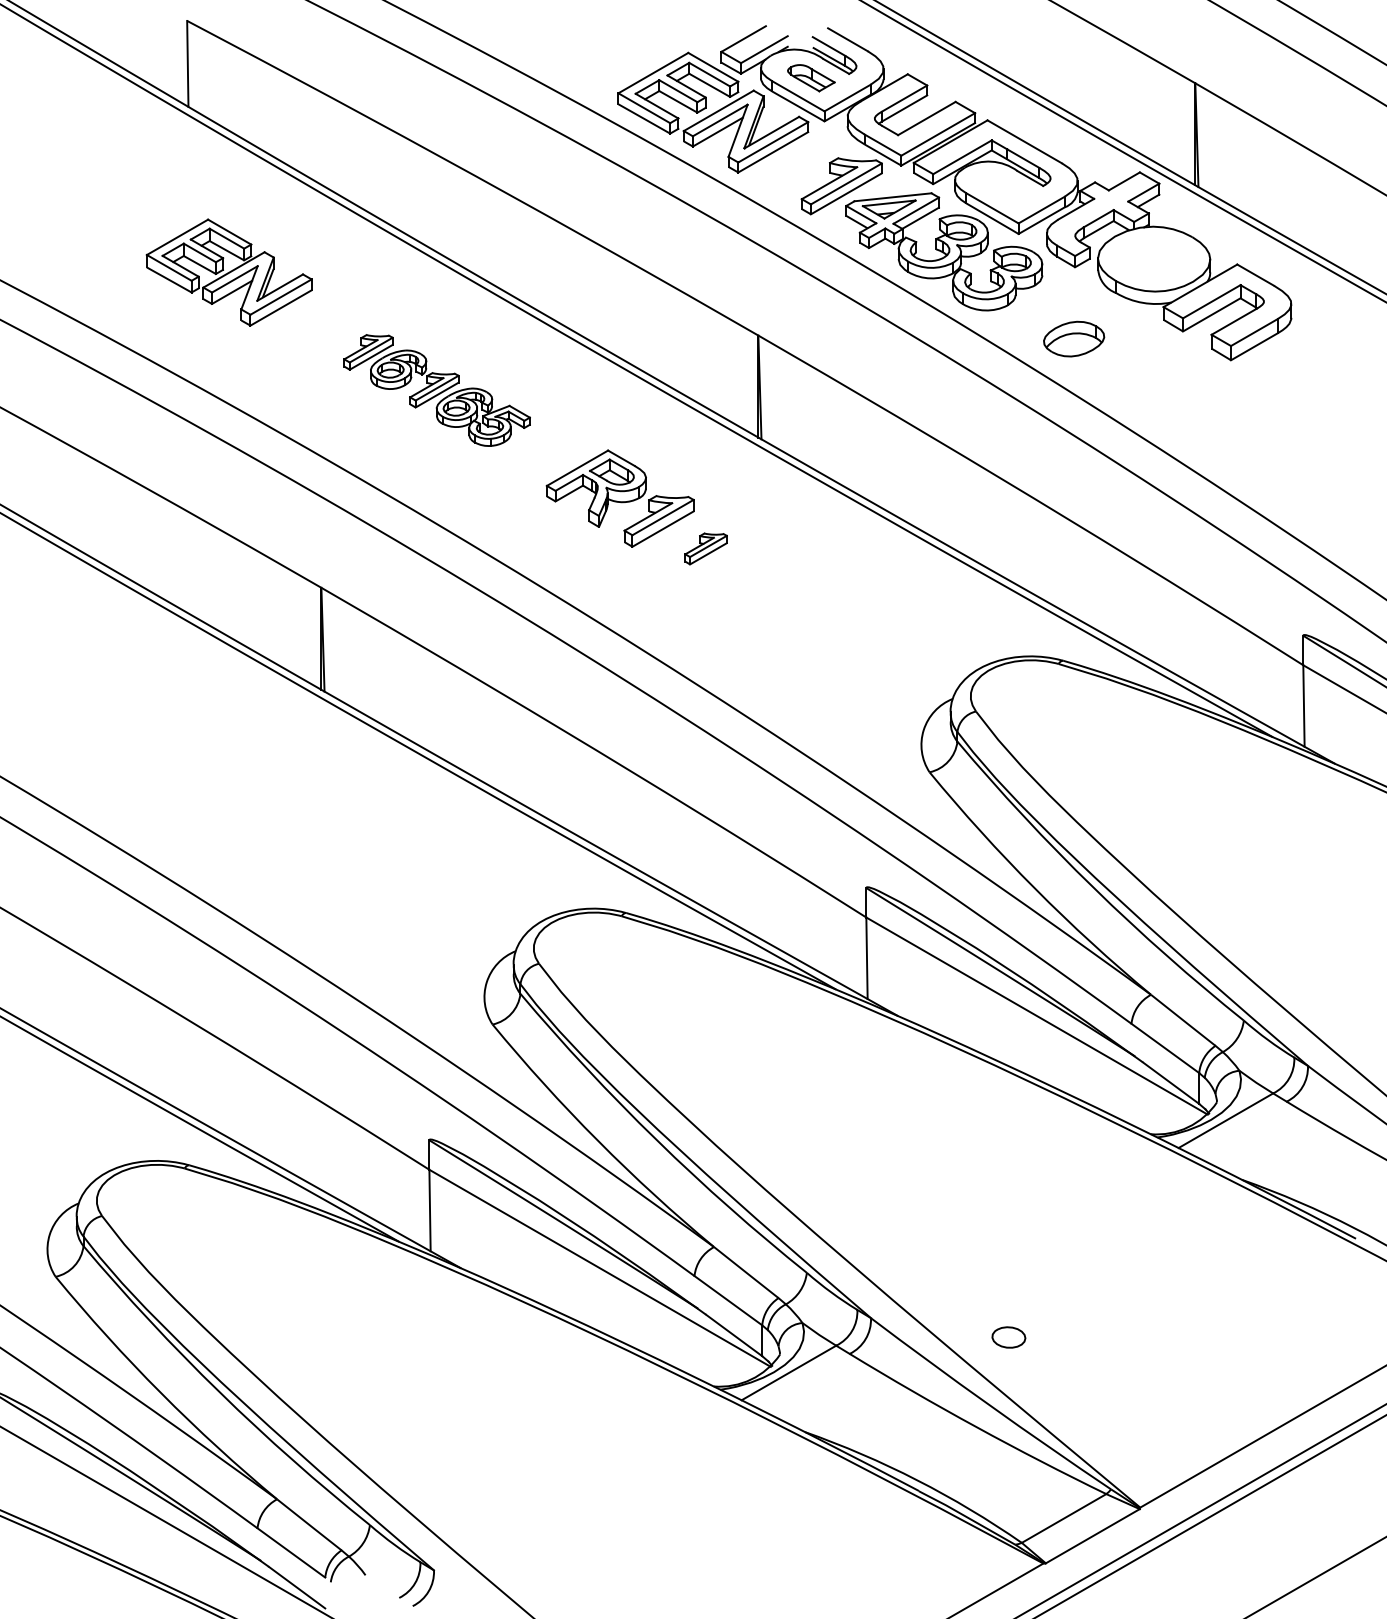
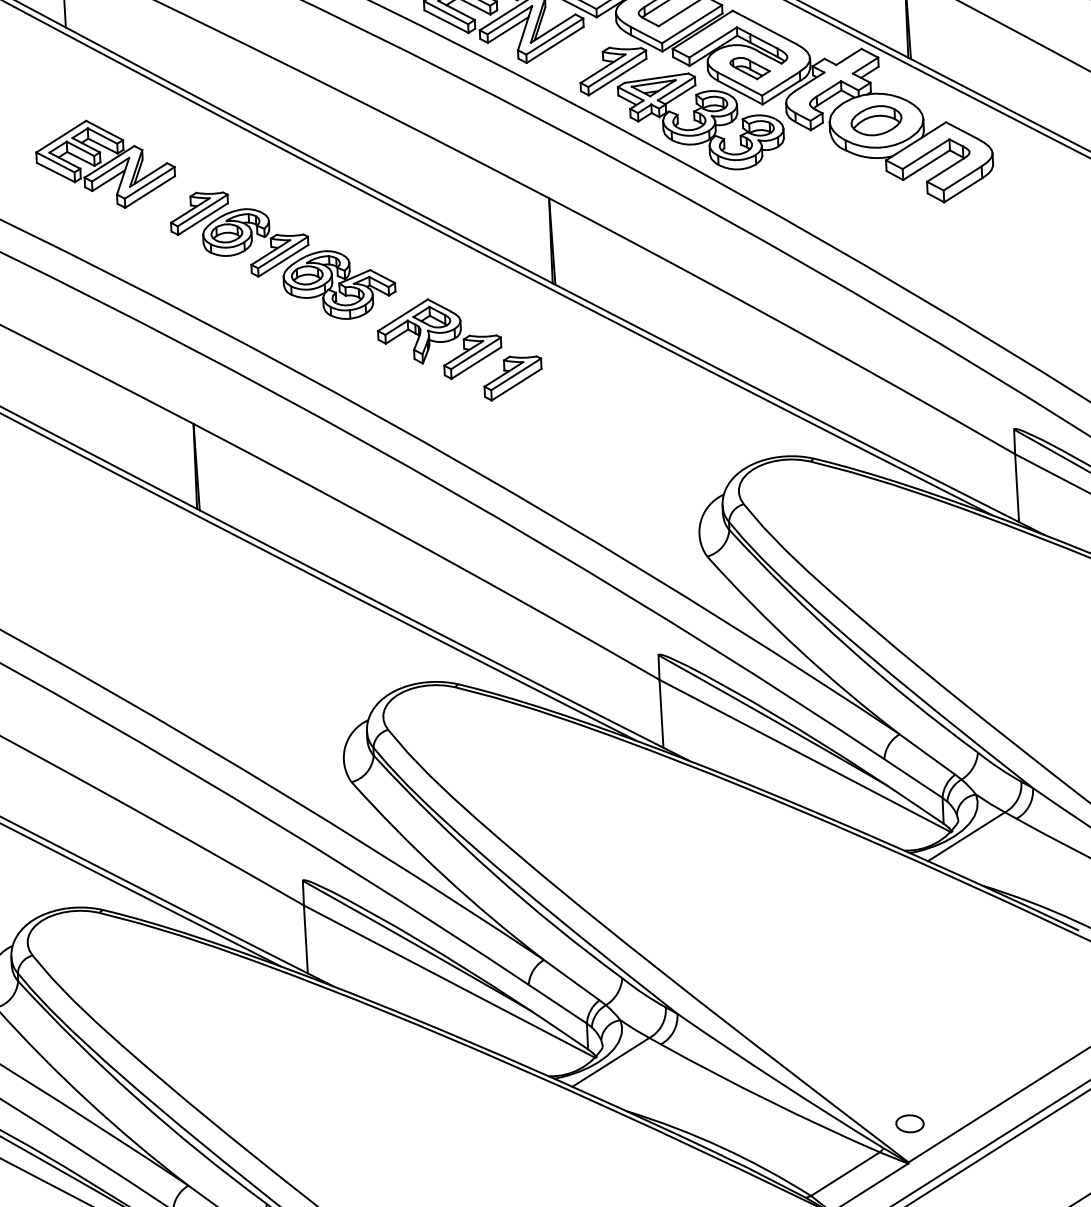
part: (1005, 190) -> (750, 68), added
part: (1074, 338) -> (876, 120), moved
part: (436, 390) -> (282, 255), size x1.43
part: (705, 548) -> (512, 377), size x1.67
part: (1008, 1337) -> (909, 1123), moved

